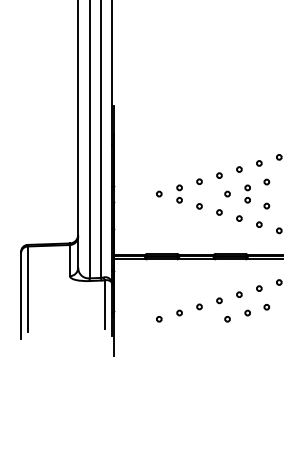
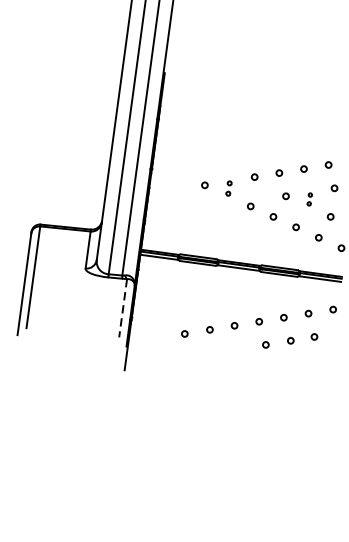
part: (179, 193) -> (229, 187), size x0.7
part: (247, 193) -> (309, 198), size x0.6
line: (105, 304) -> (123, 307), solid -> dashed

